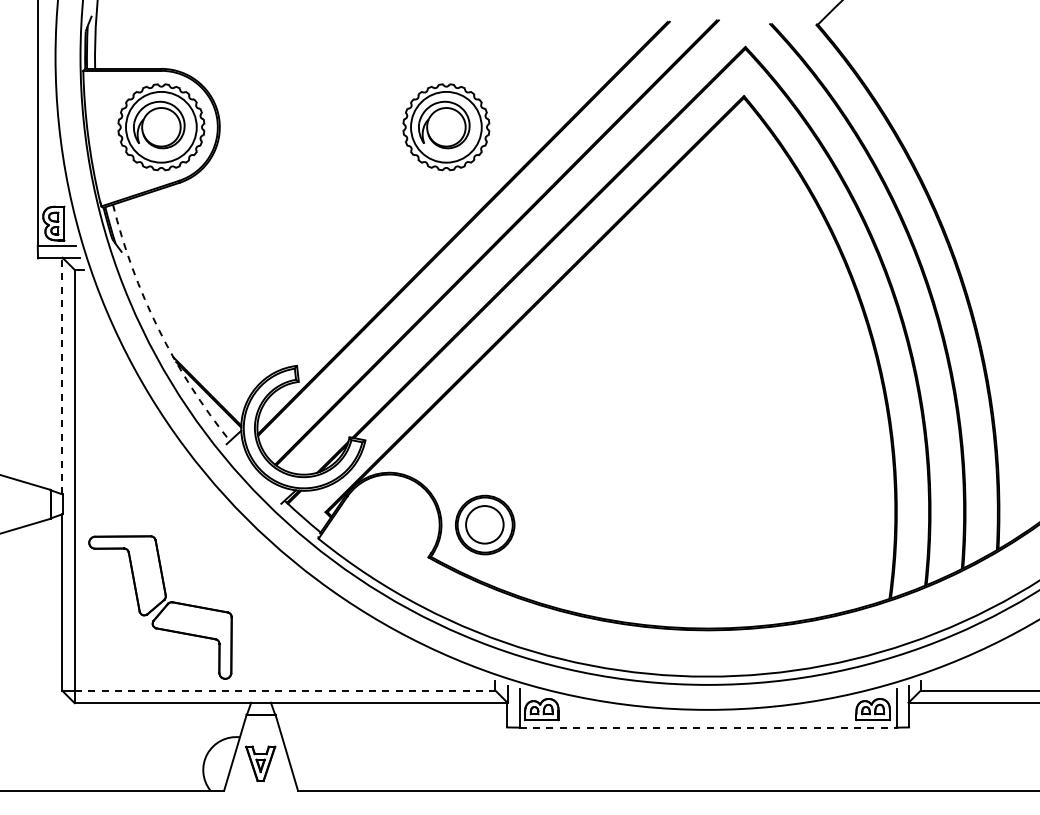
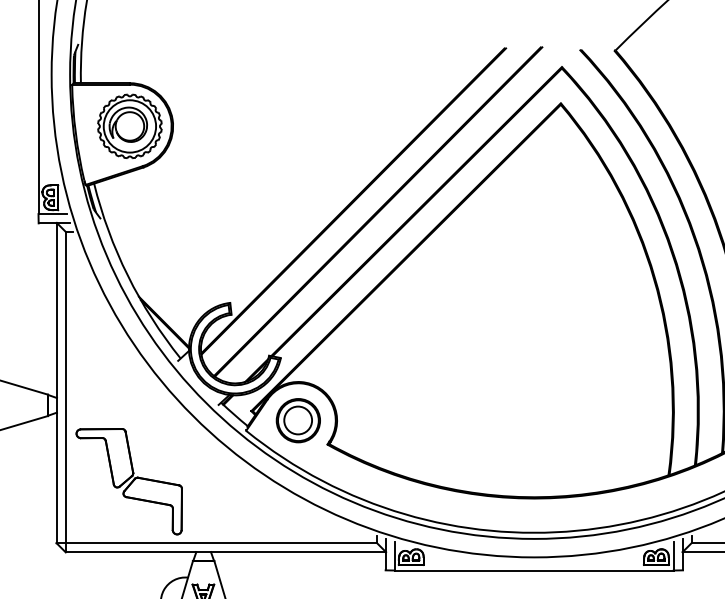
part: (446, 127) -> (340, 126), removed
arc: (158, 329) -> (127, 276), dashed -> solid
line: (62, 376) -> (56, 310), dashed -> solid
part: (485, 524) -> (298, 420), moved
line: (285, 690) -> (221, 543), dashed -> solid
line: (708, 727) -> (534, 570), dashed -> solid

